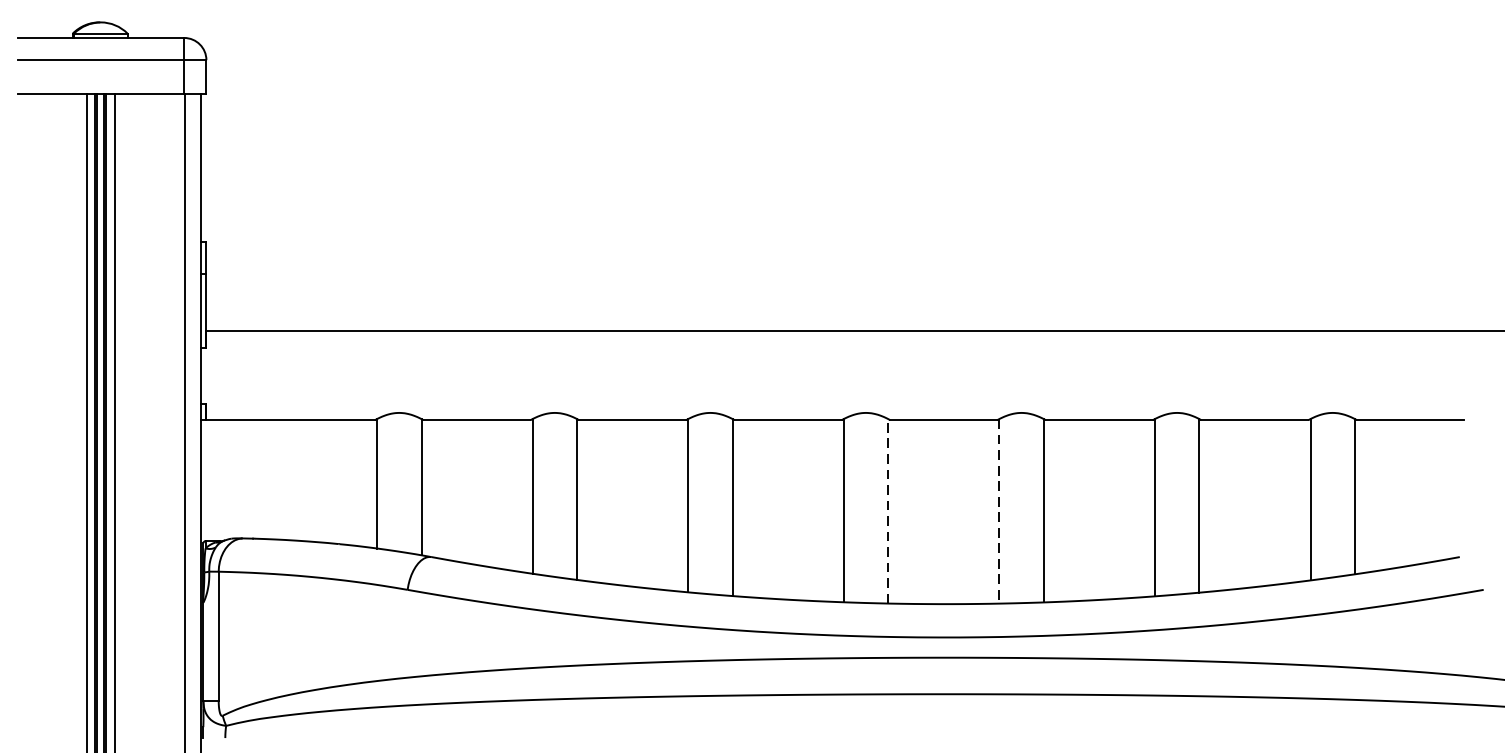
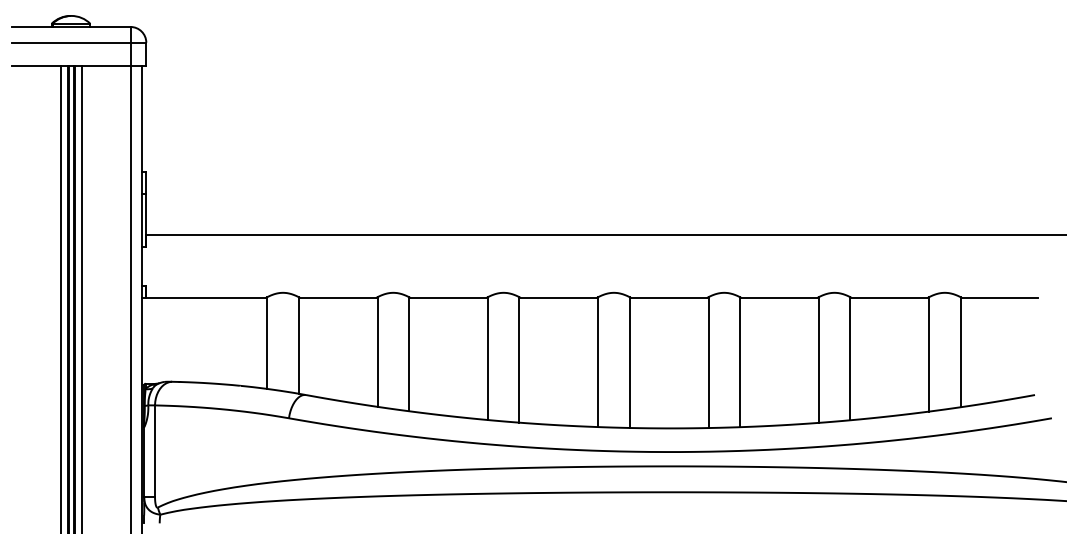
line: (887, 511) -> (629, 362), dashed -> solid
line: (999, 512) -> (708, 363), dashed -> solid

